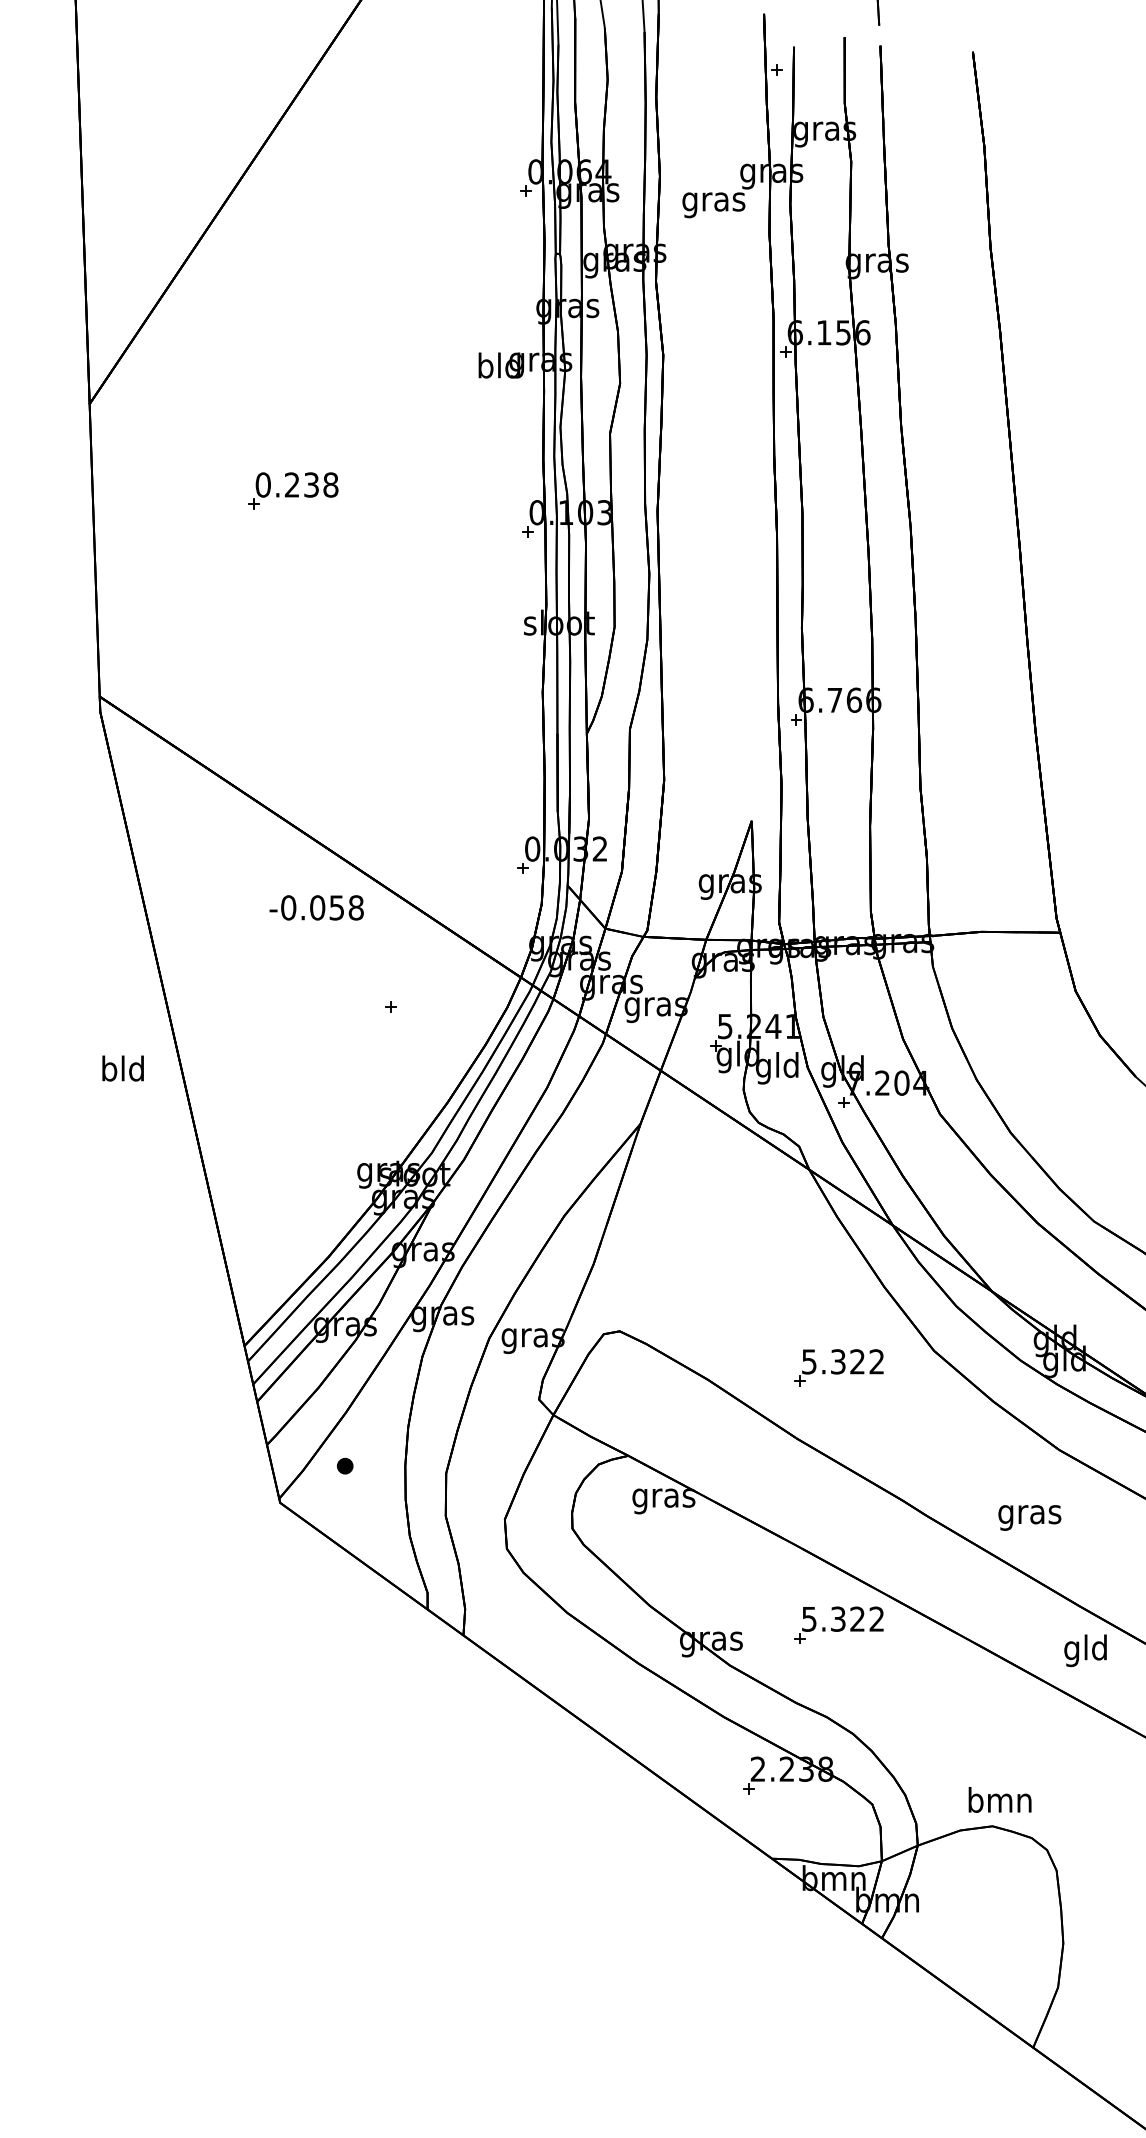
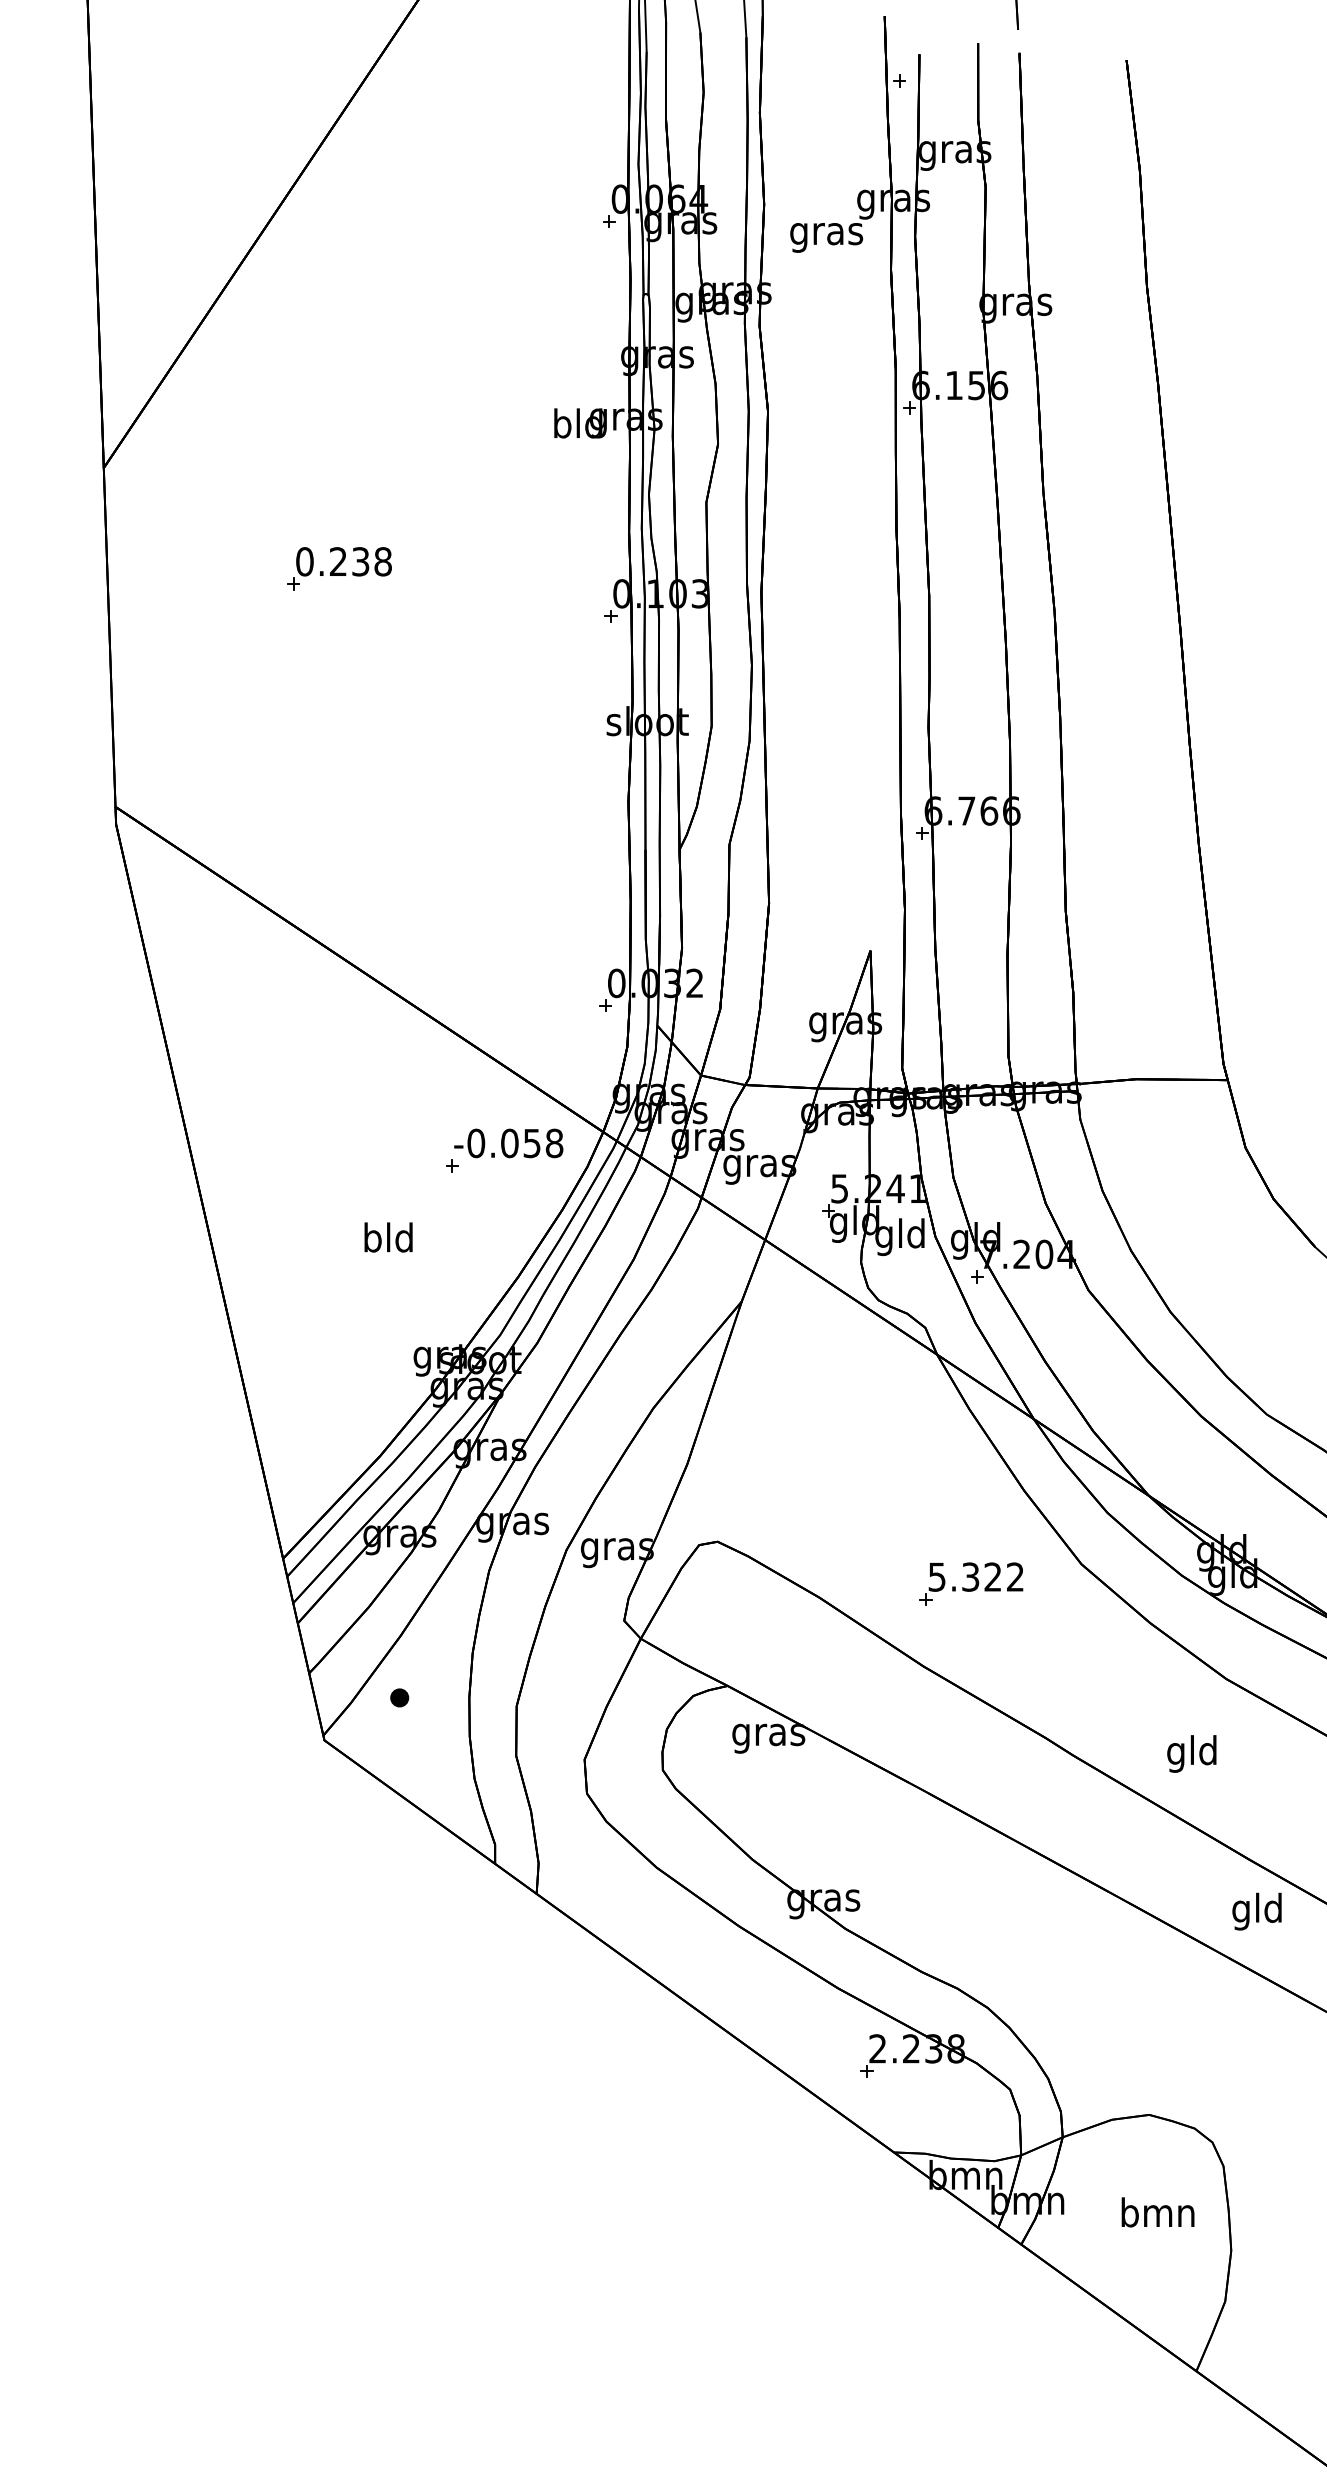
text: (316, 907) -> (508, 1143), moved
text: (123, 1068) -> (388, 1237), moved
text: (1029, 1514) -> (1192, 1753), gras -> gld
part: (838, 1624) -> (971, 1881), removed
text: (999, 1800) -> (1157, 2212), moved

